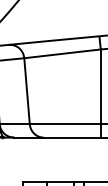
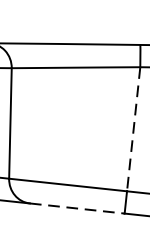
line: (100, 87) -> (133, 130), solid -> dashed
line: (72, 137) -> (77, 208), solid -> dashed

